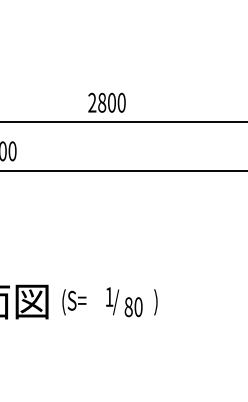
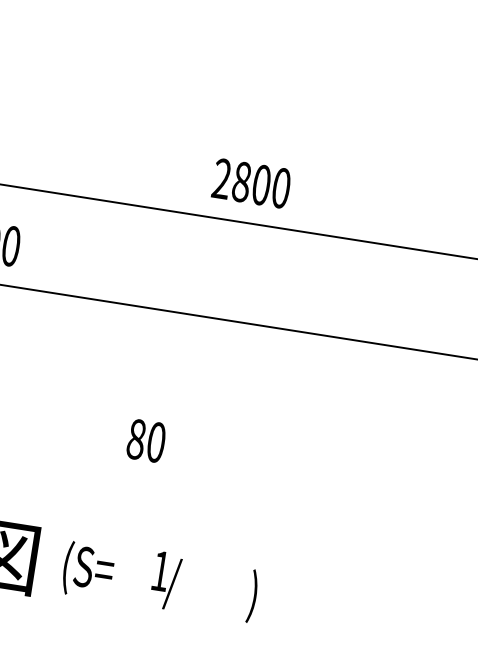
text: (106, 102) -> (250, 182), moved
text: (133, 307) -> (146, 441), moved

